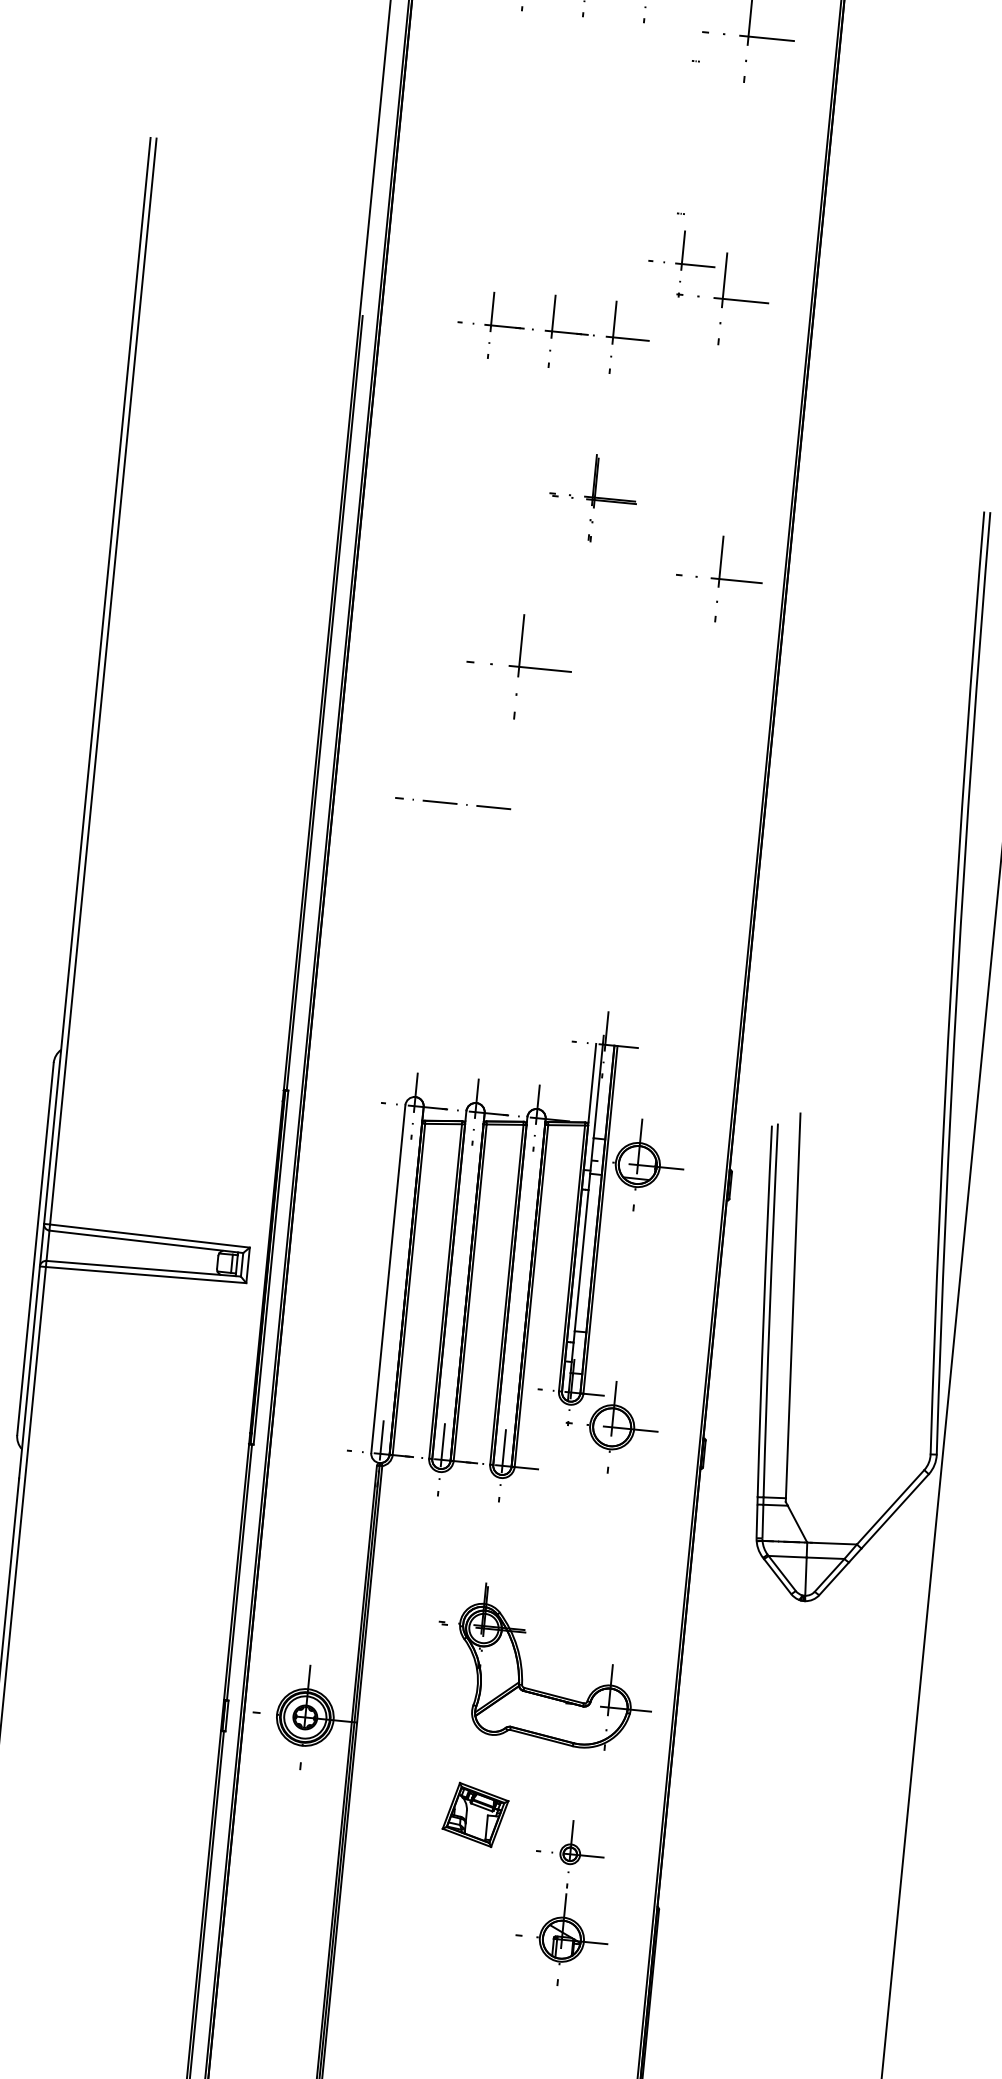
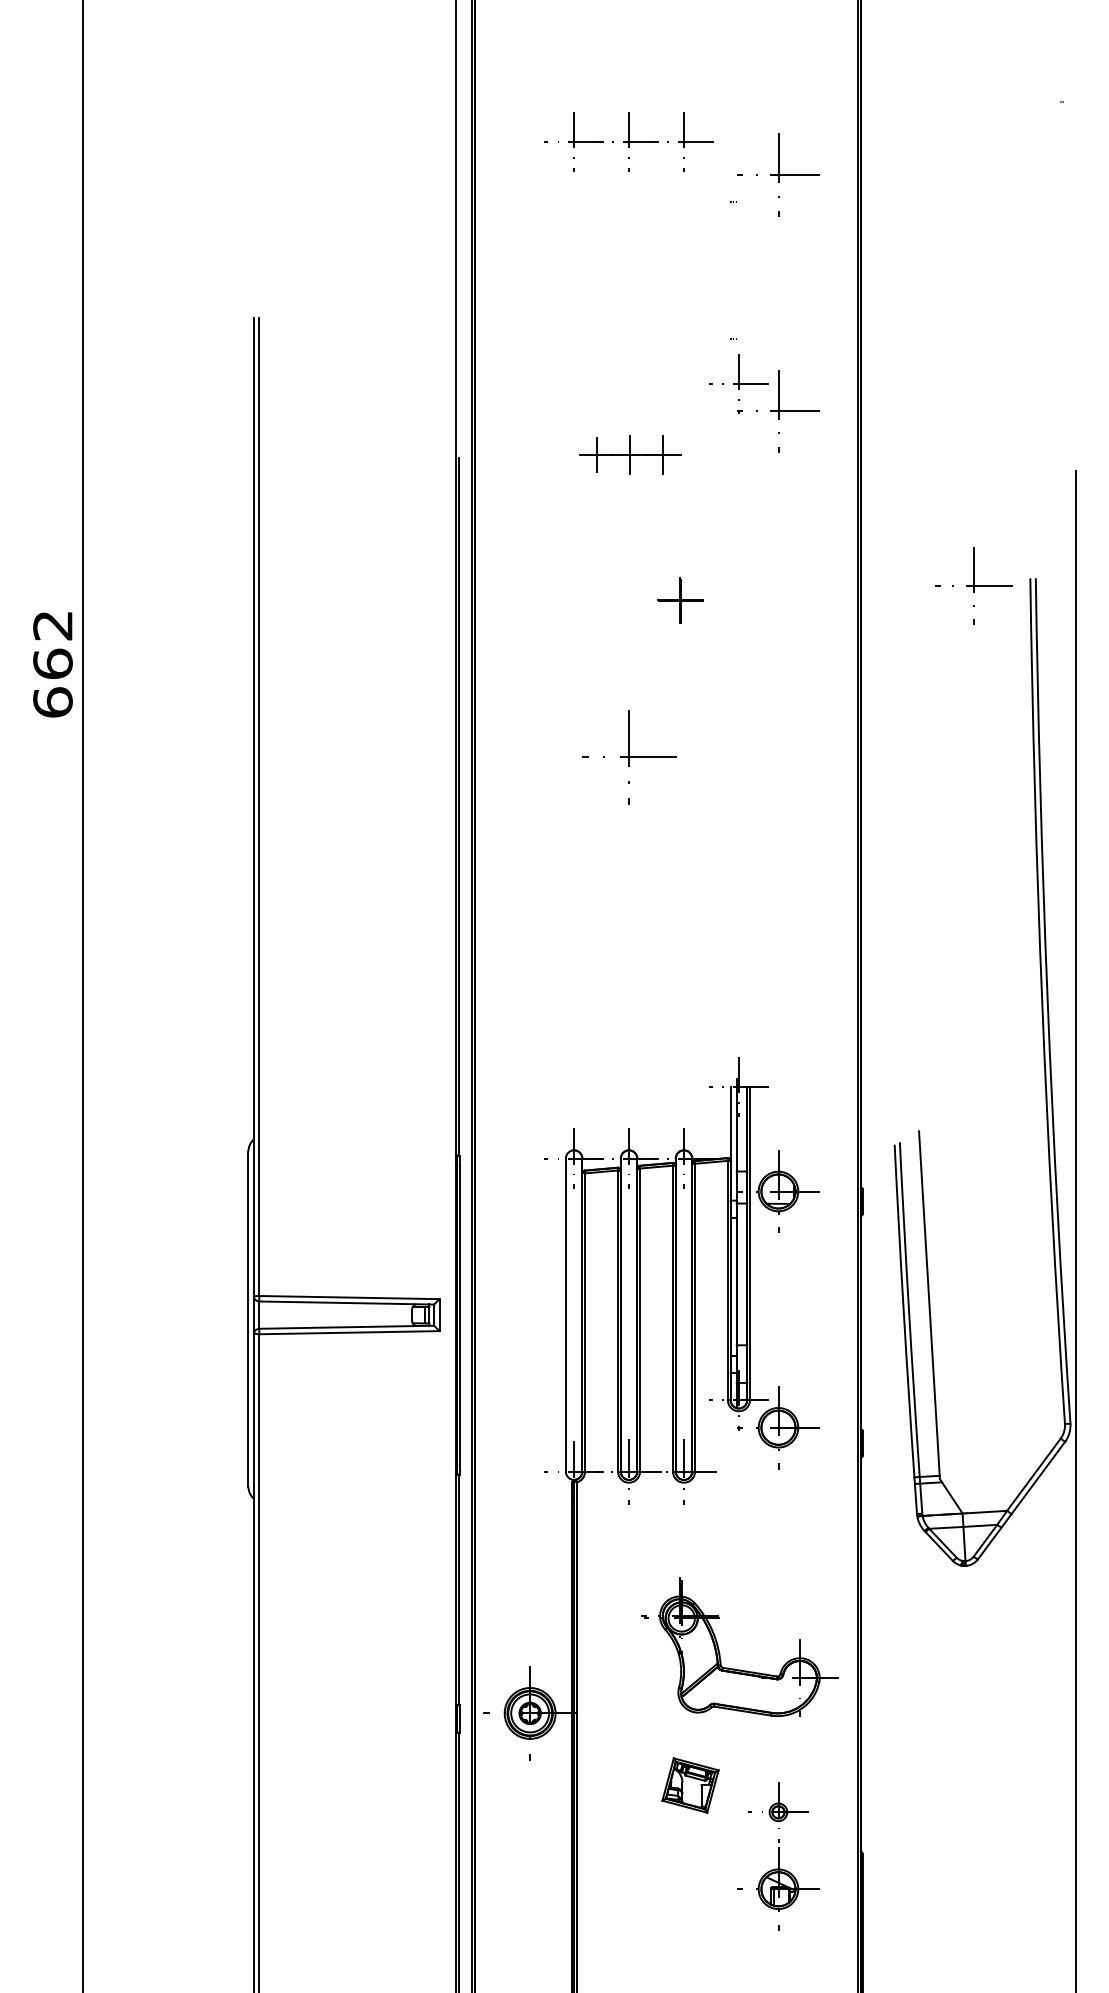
part: (553, 330) -> (630, 454), size x0.6
part: (593, 498) -> (680, 600), size x0.6
part: (718, 578) -> (973, 585), moved
line: (452, 802) -> (581, 884), removed

